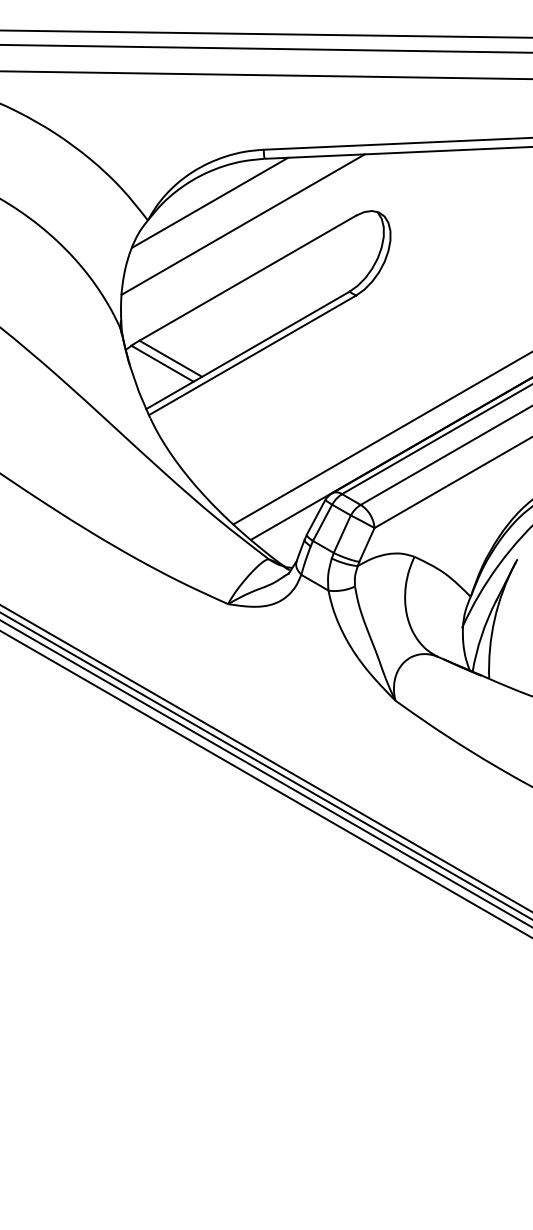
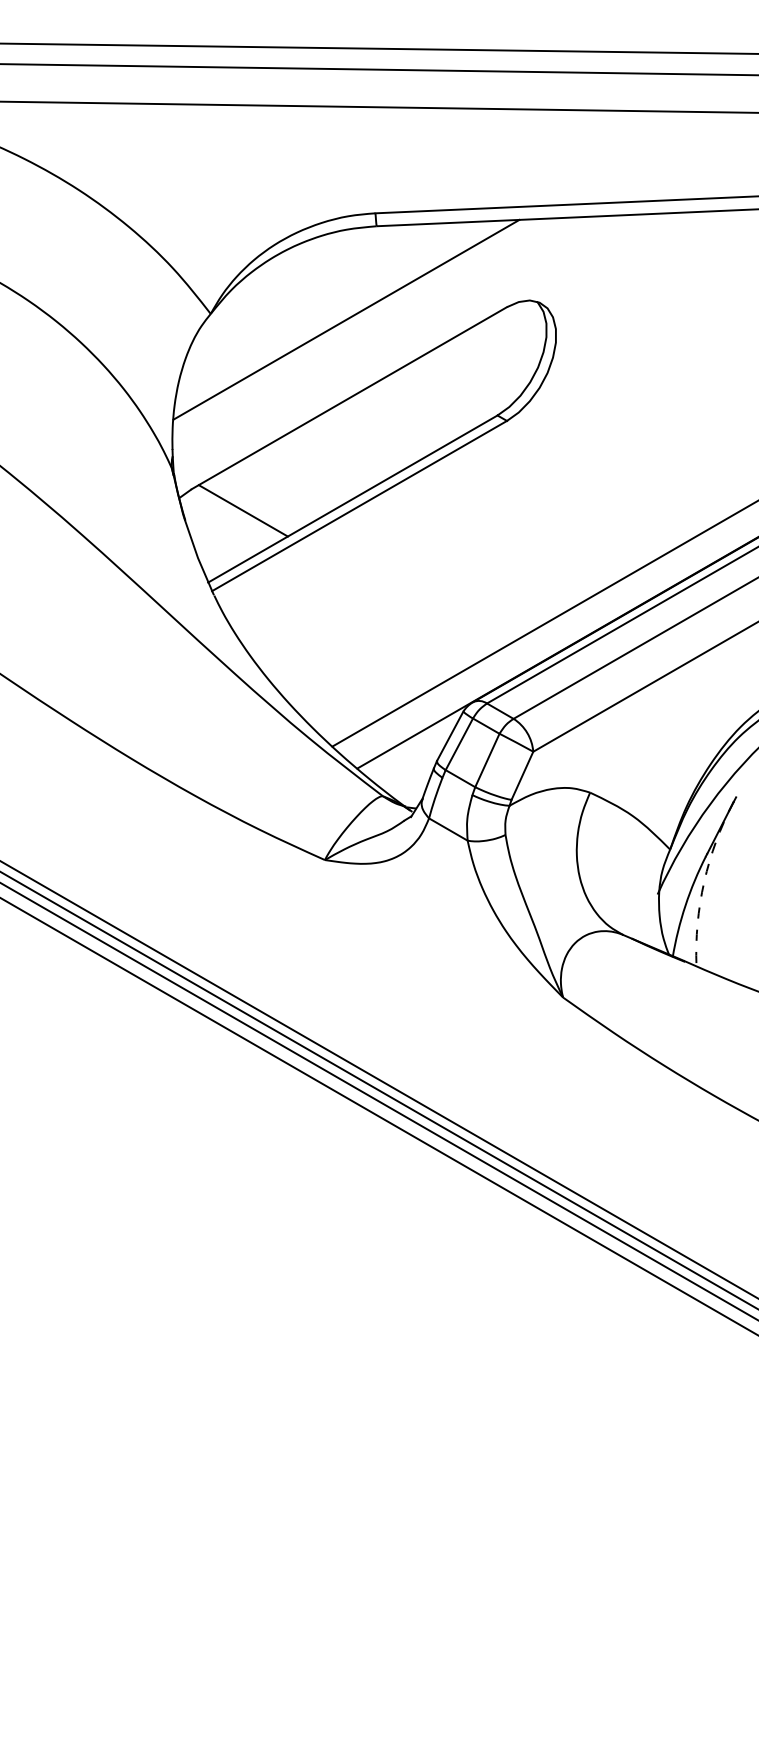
line: (210, 202) -> (299, 288), removed
line: (162, 363) -> (231, 517), removed
arc: (494, 619) -> (704, 881), solid -> dashed

